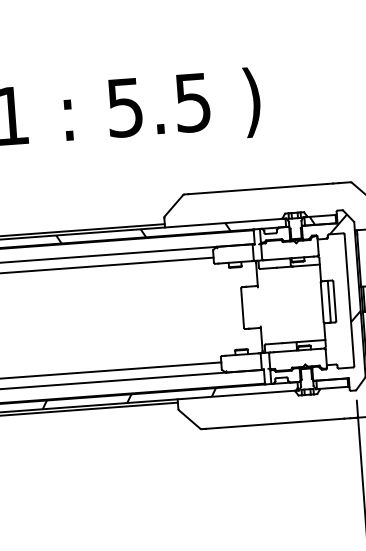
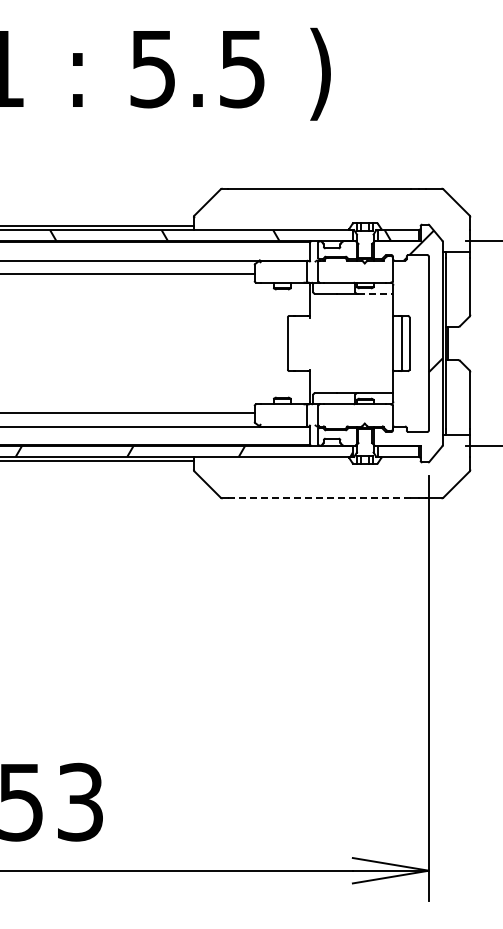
line: (306, 265) -> (375, 293), solid -> dashed
line: (275, 423) -> (319, 498), solid -> dashed

